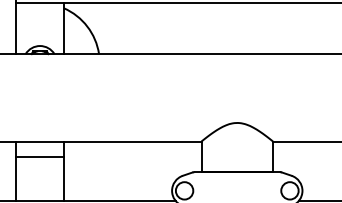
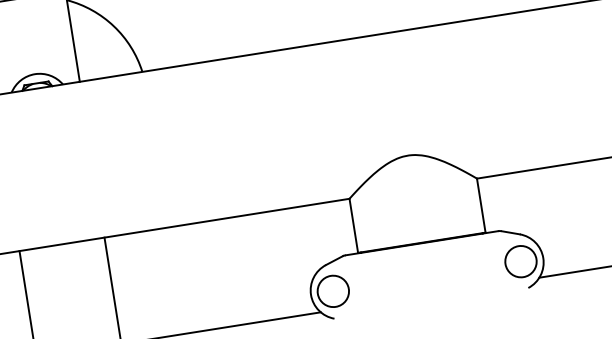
line: (39, 156) -> (65, 271), removed

